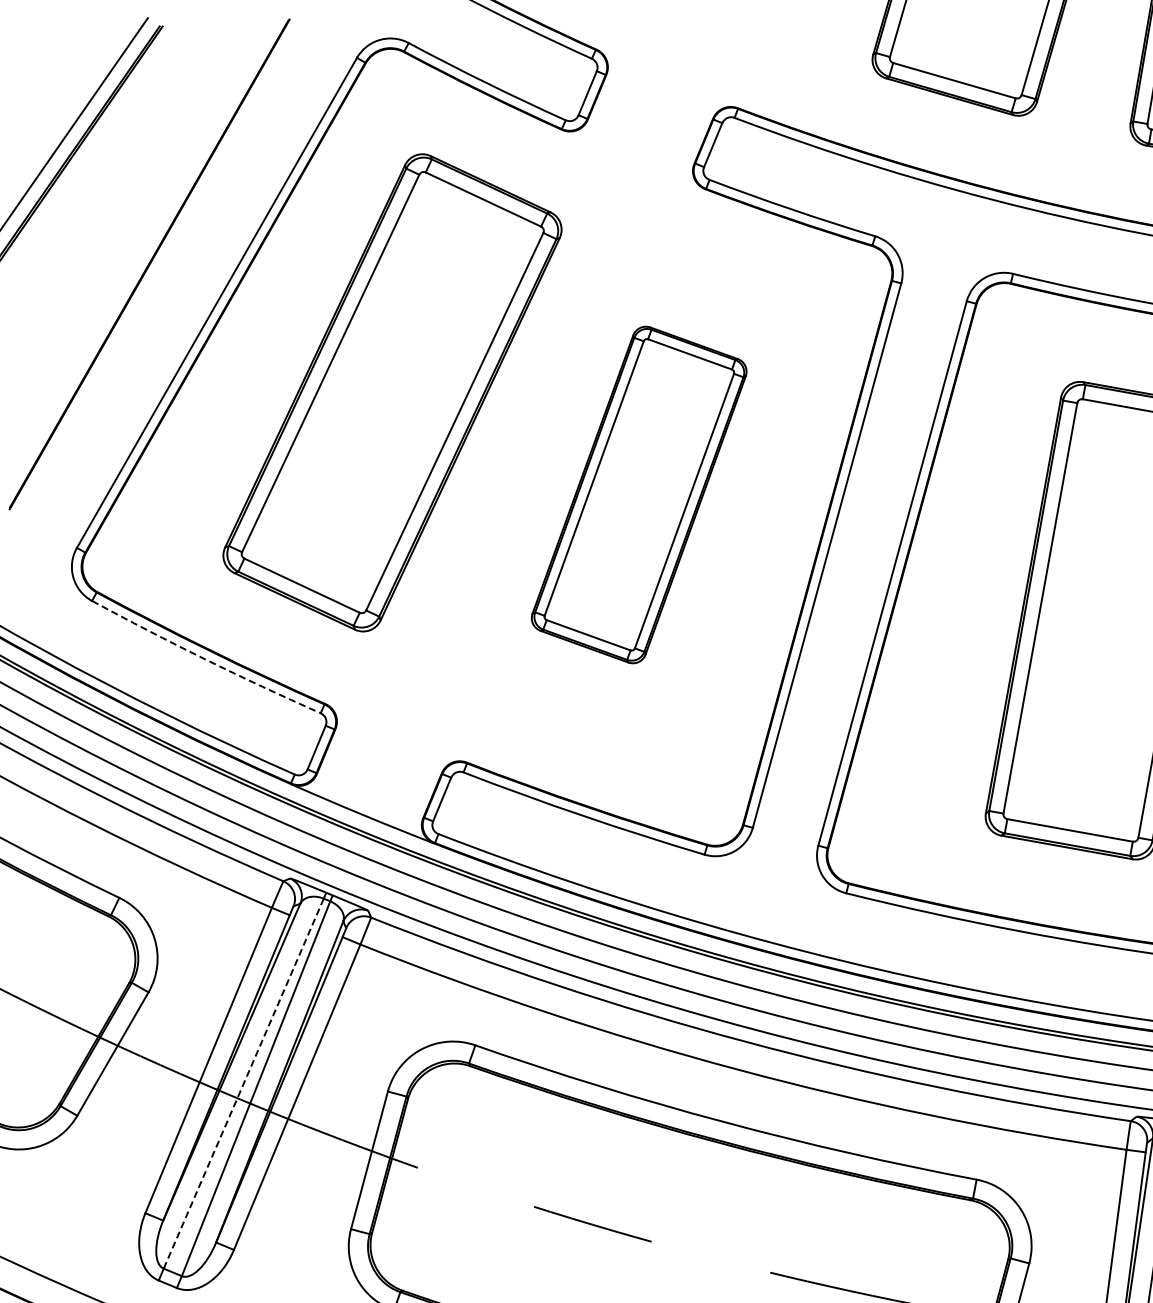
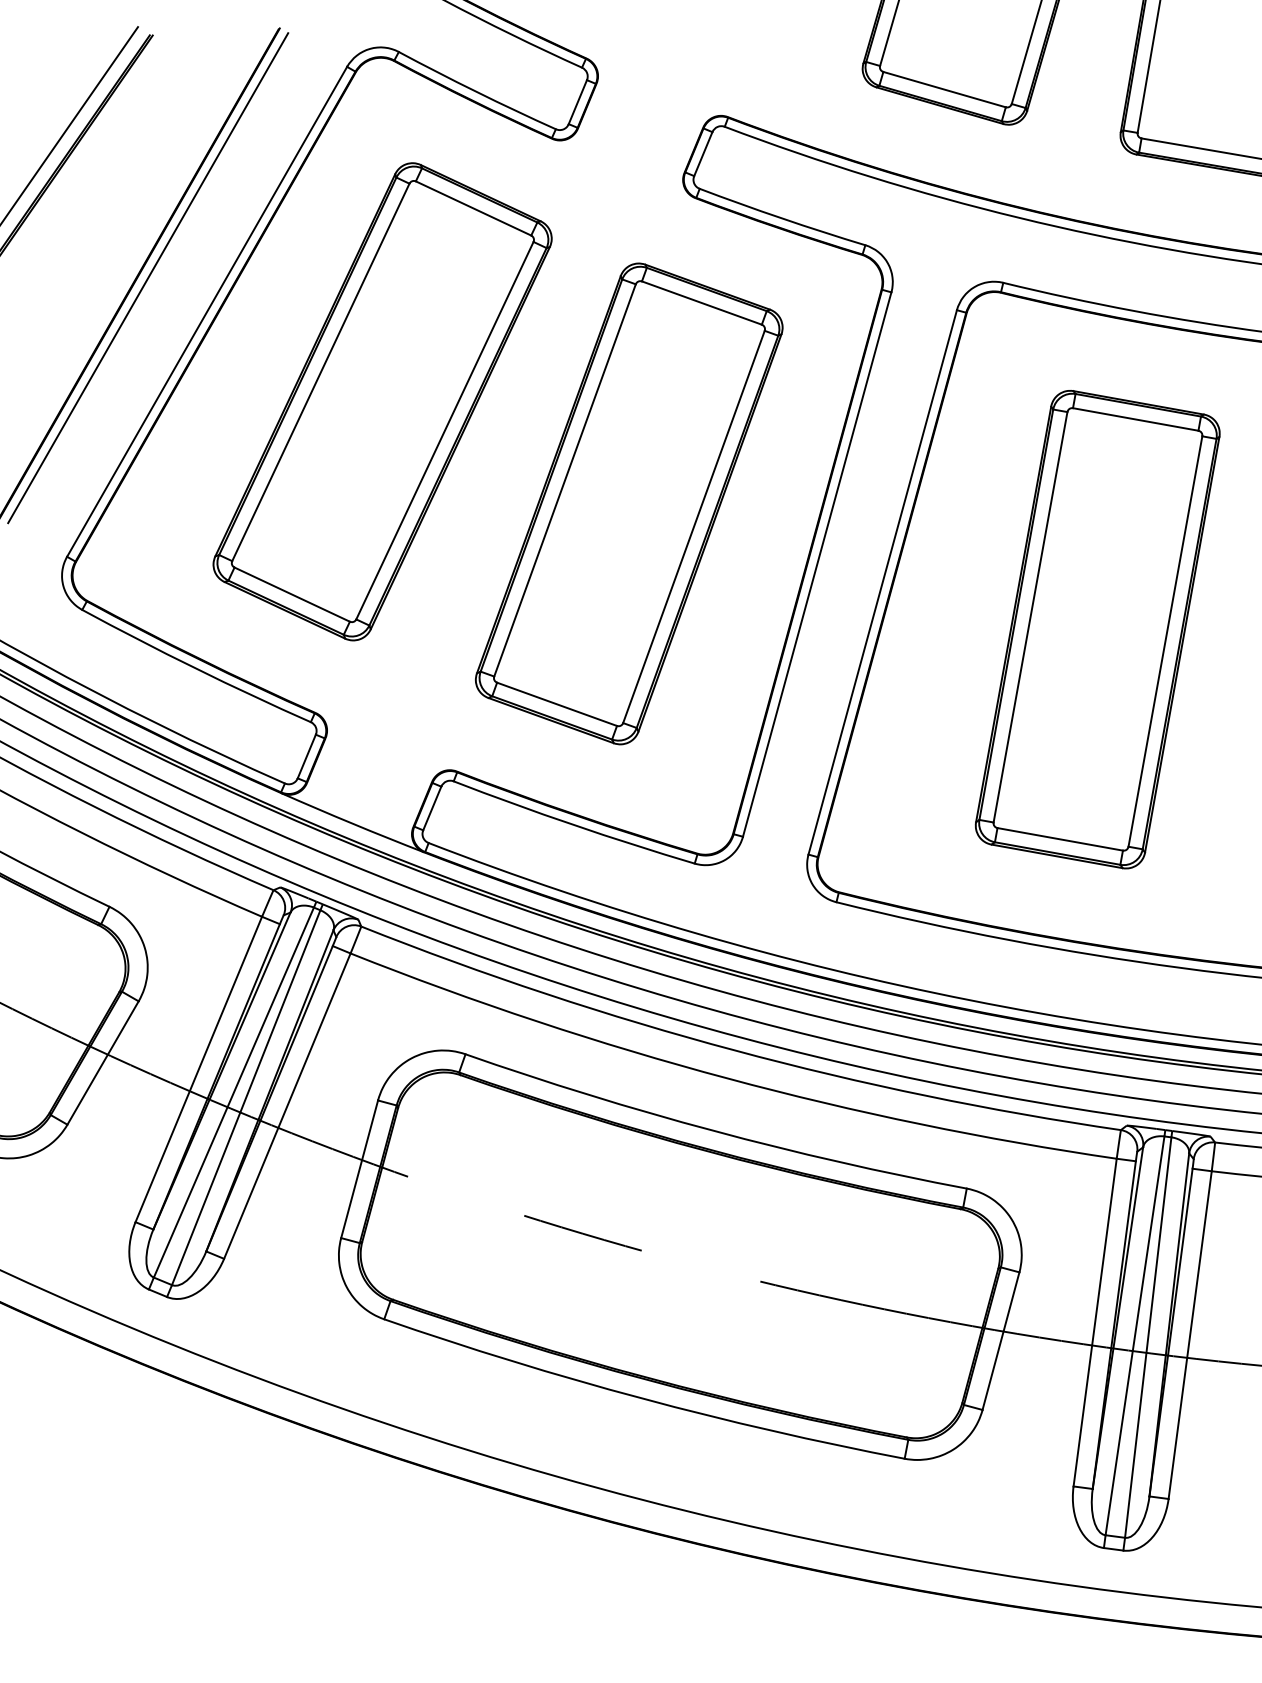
line: (158, 269) -> (148, 278), added
part: (639, 494) -> (629, 503), size x1.43
arc: (205, 659) -> (195, 668), dashed -> solid
line: (243, 1083) -> (233, 1092), dashed -> solid

